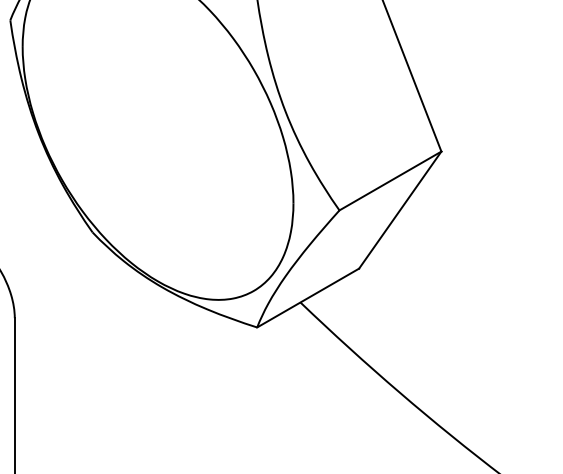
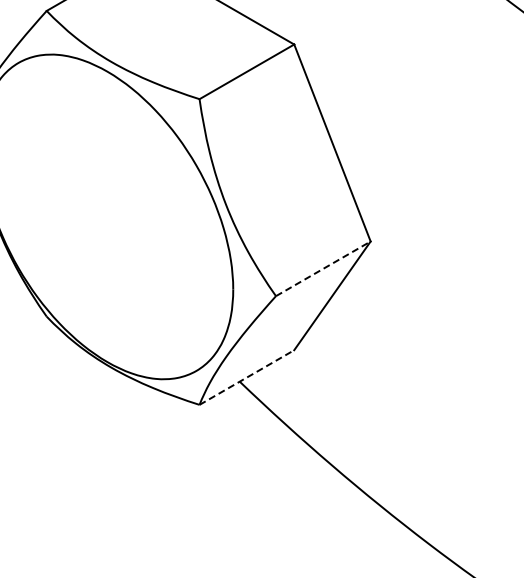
line: (390, 180) -> (323, 268), solid -> dashed
line: (307, 297) -> (246, 377), solid -> dashed

